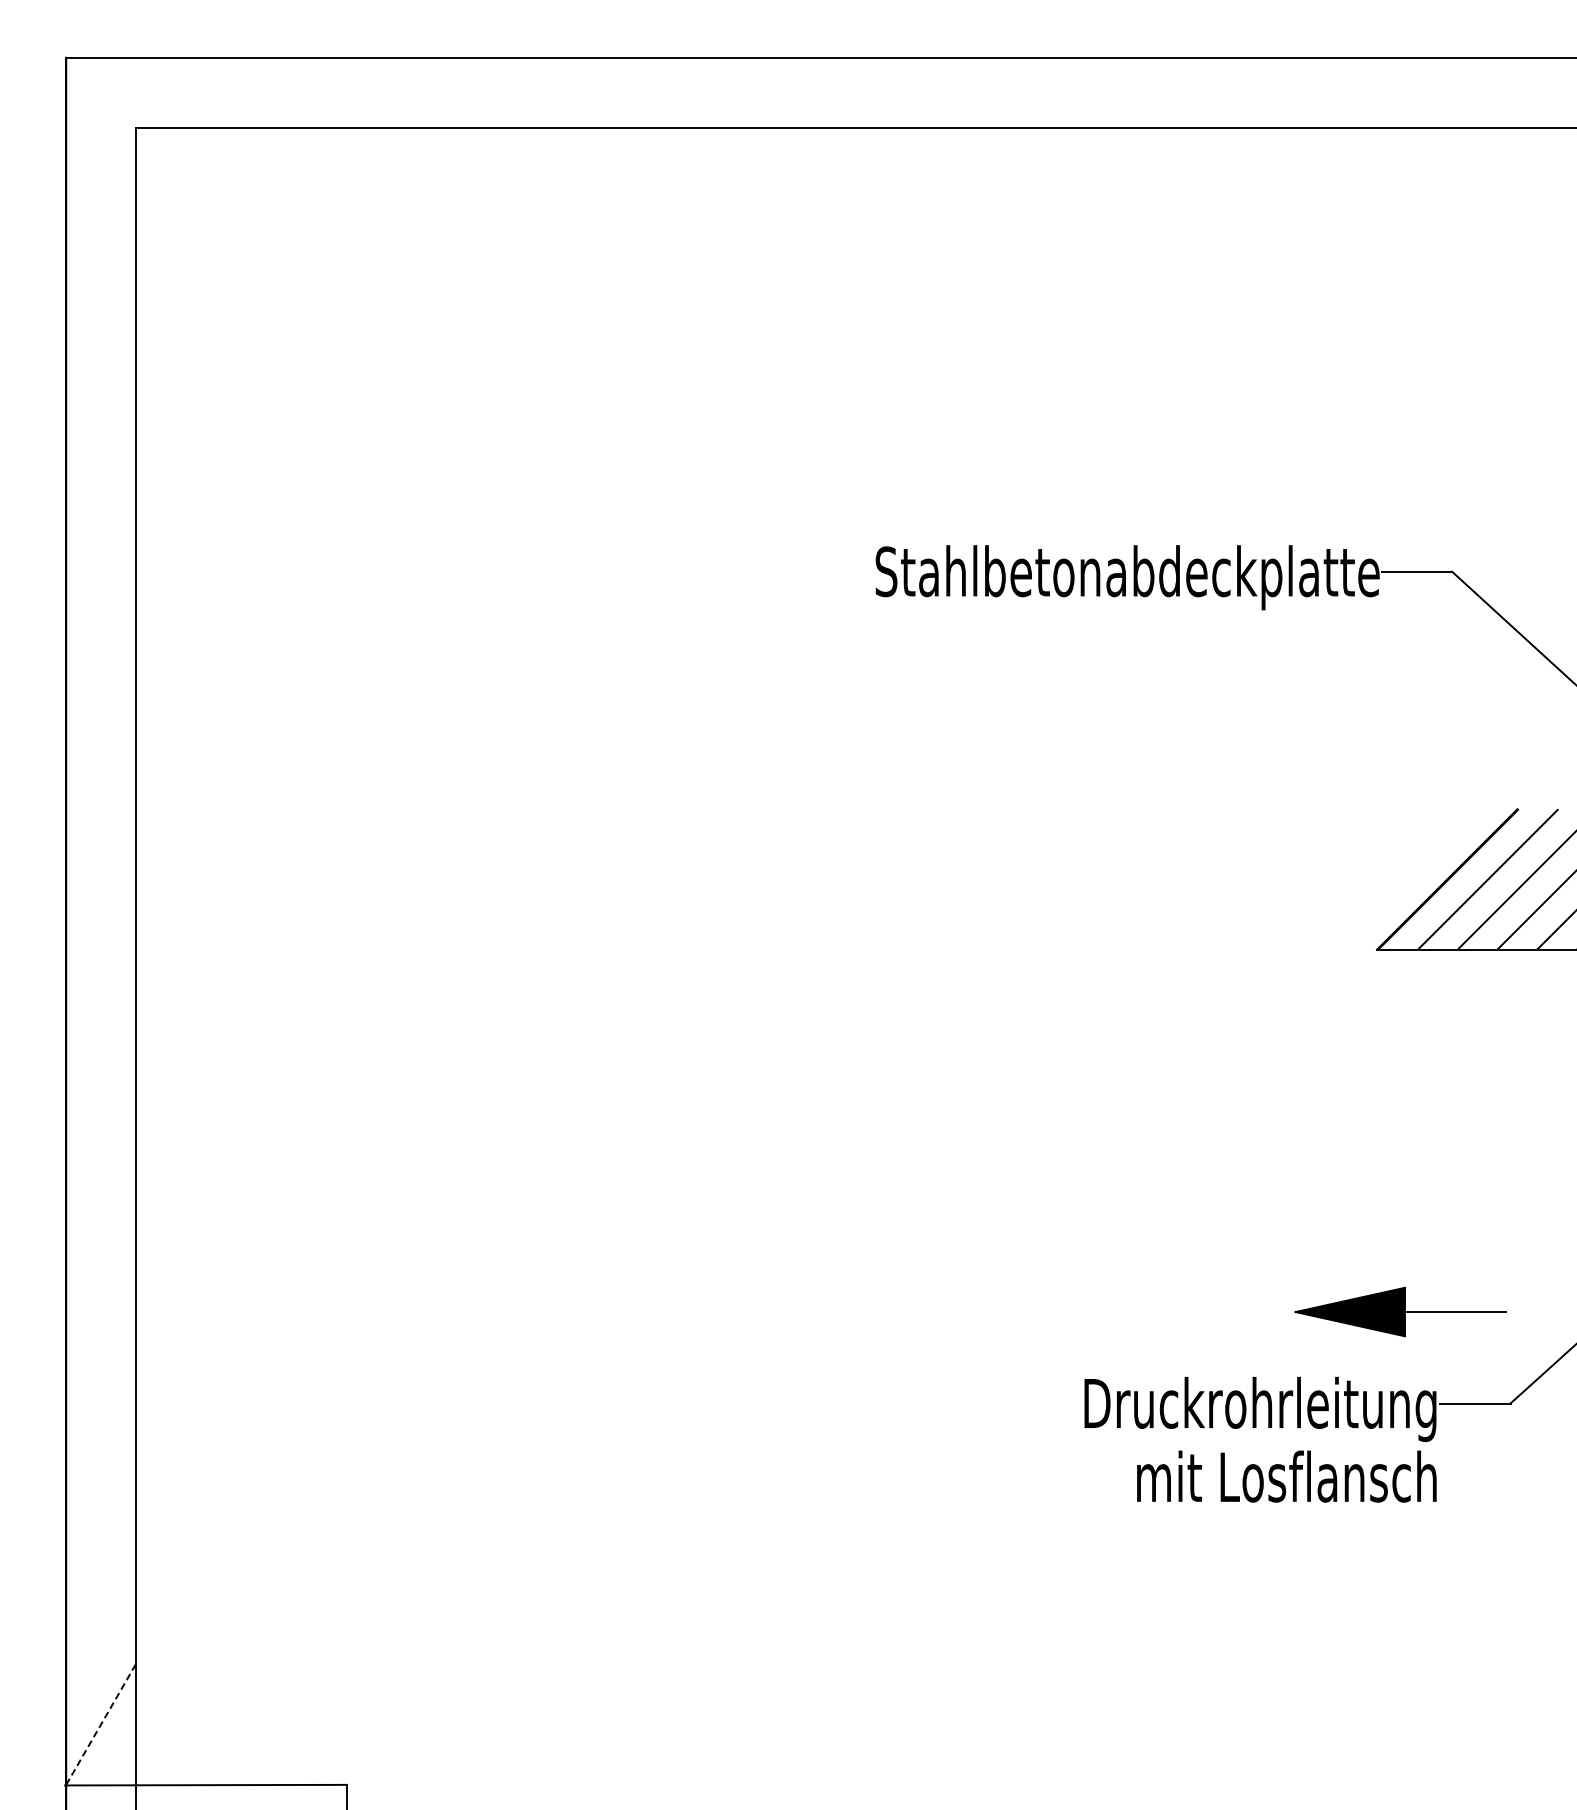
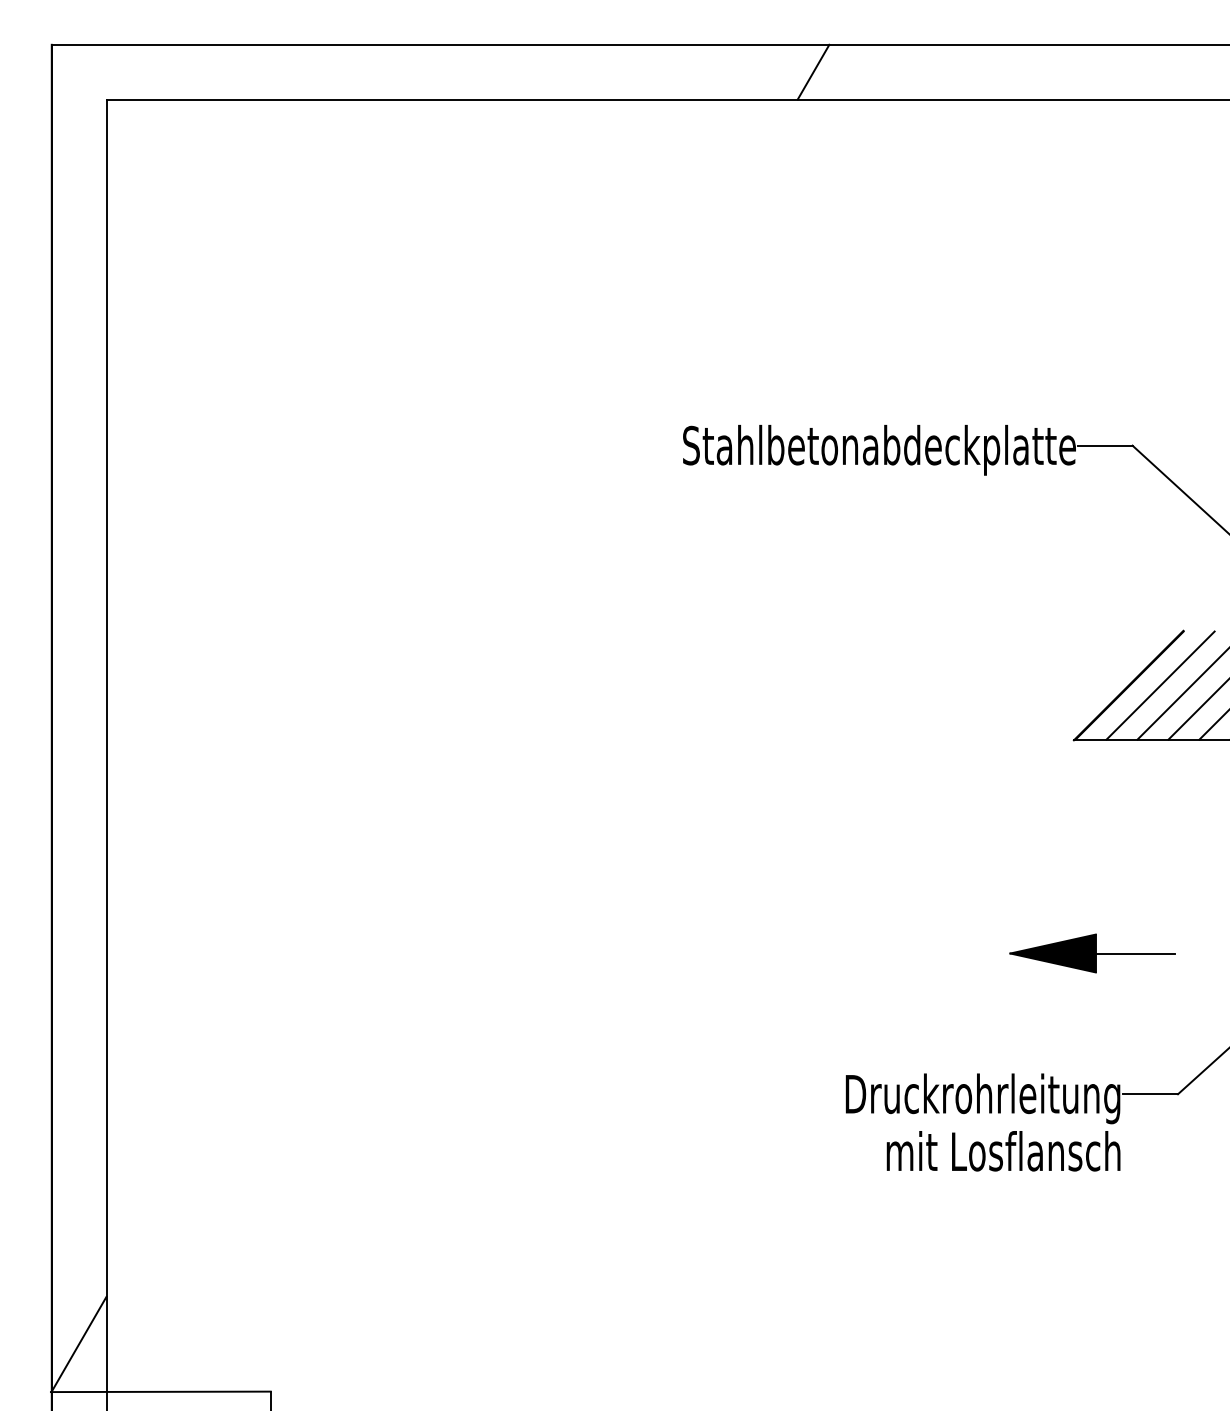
line: (1042, 92) -> (813, 71), added
part: (1400, 1311) -> (1092, 953), moved
line: (101, 1723) -> (79, 1343), dashed -> solid

